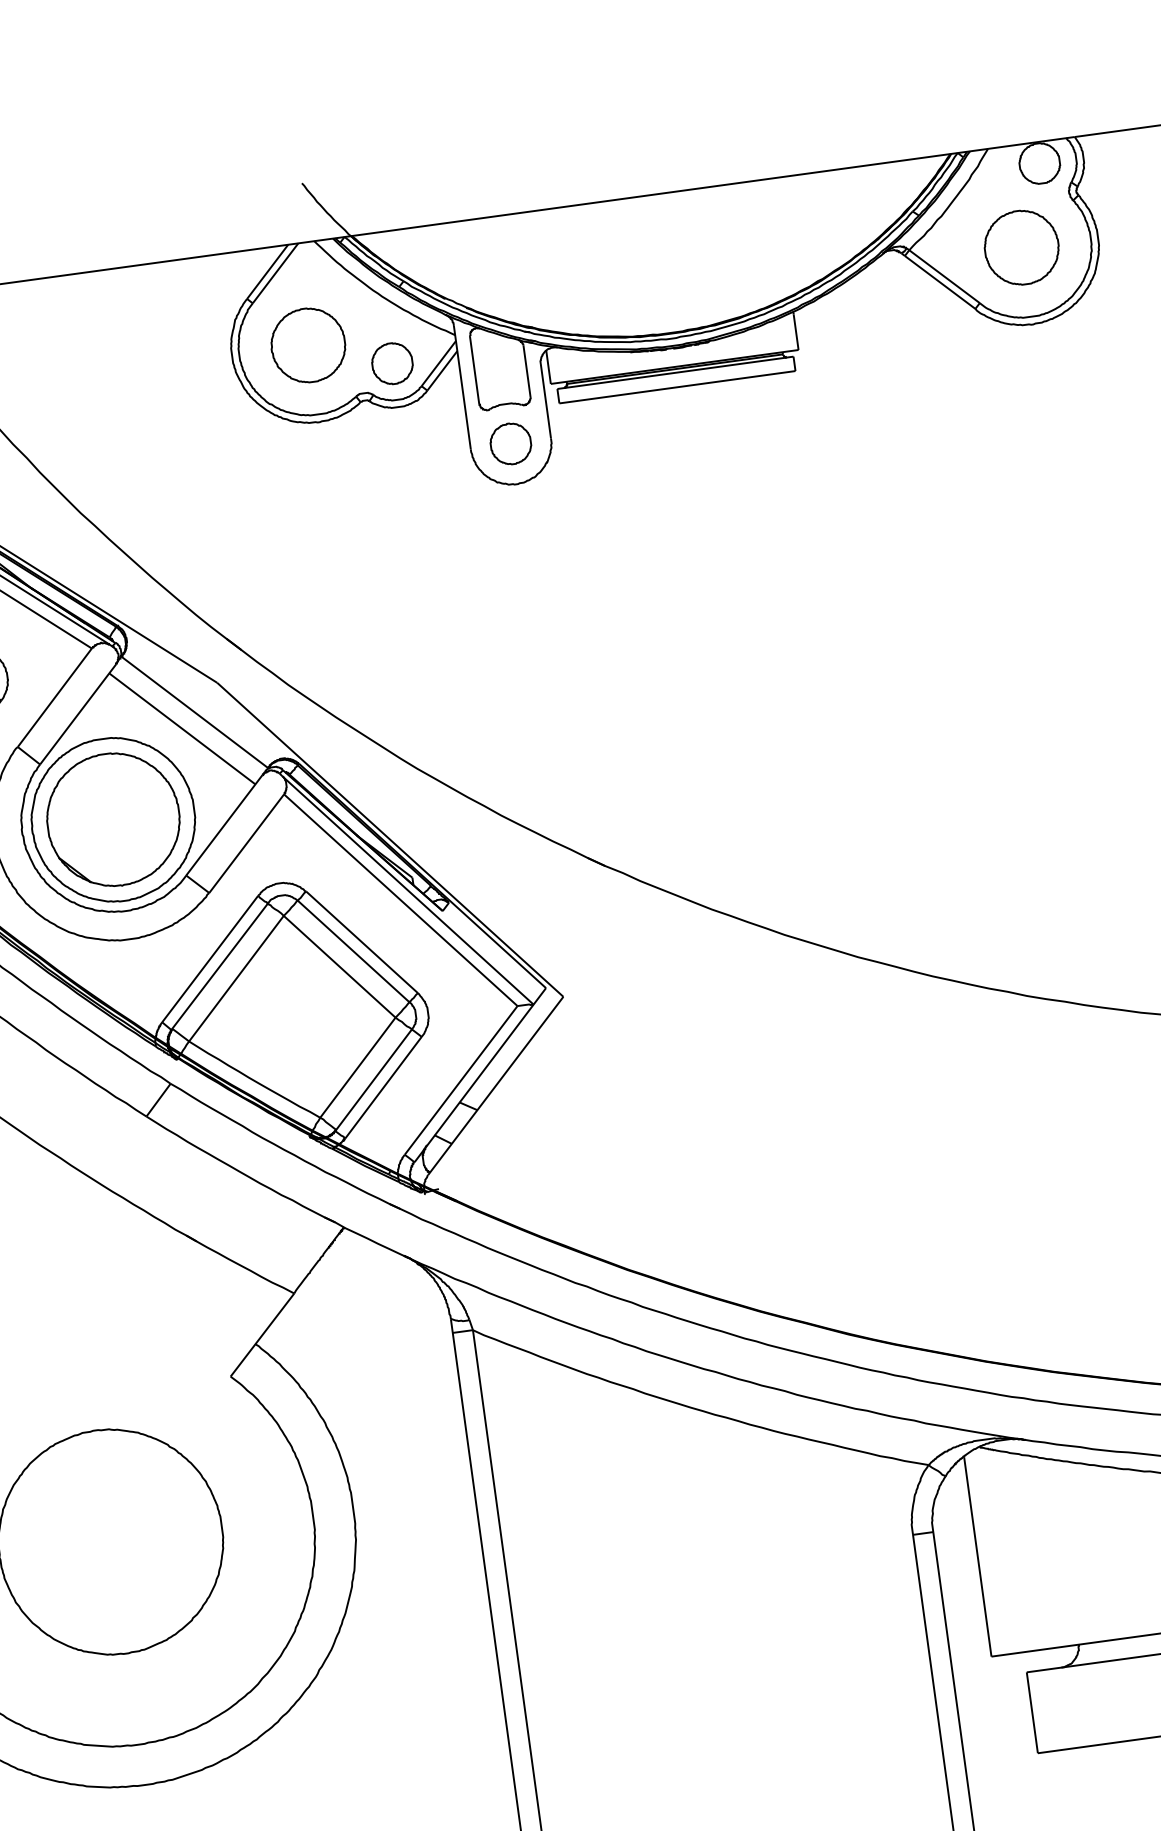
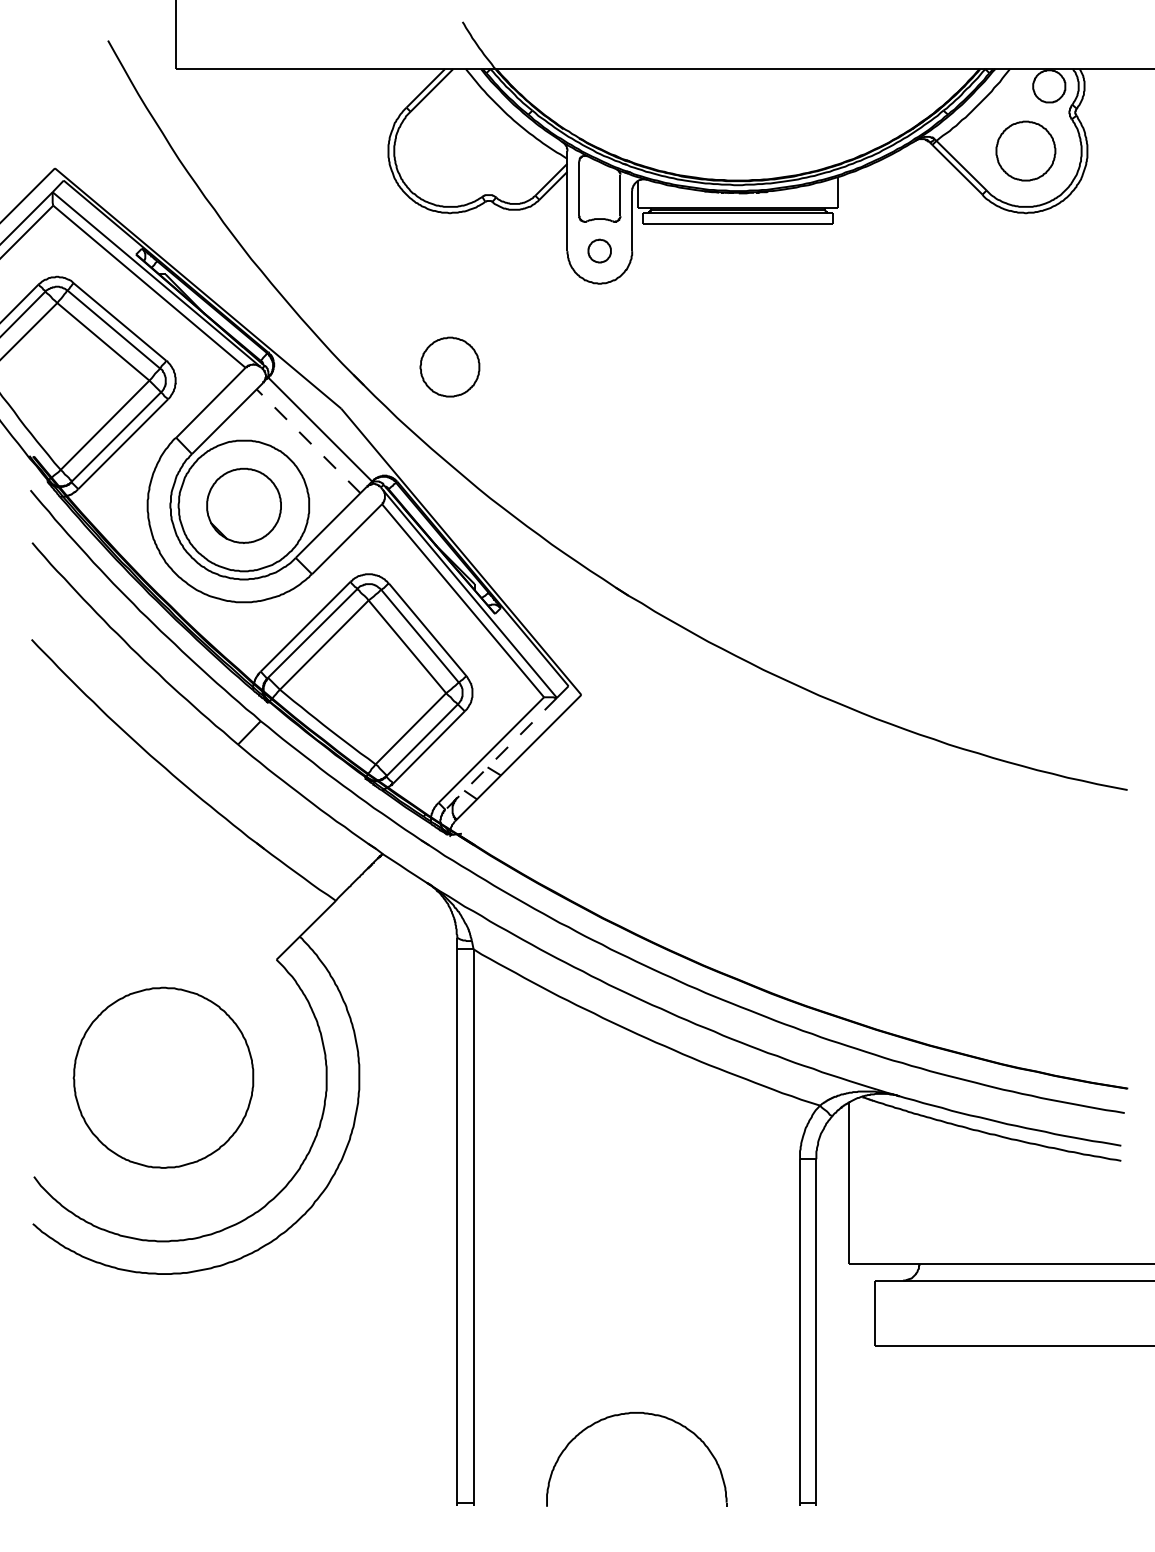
part: (307, 344) -> (449, 366), moved
part: (392, 363) -> (514, 174), removed
part: (510, 443) -> (599, 250), size x0.7
line: (182, 727) -> (308, 440), solid -> dashed
part: (112, 819) -> (243, 505), size x0.7
line: (474, 1082) -> (501, 753), solid -> dashed

